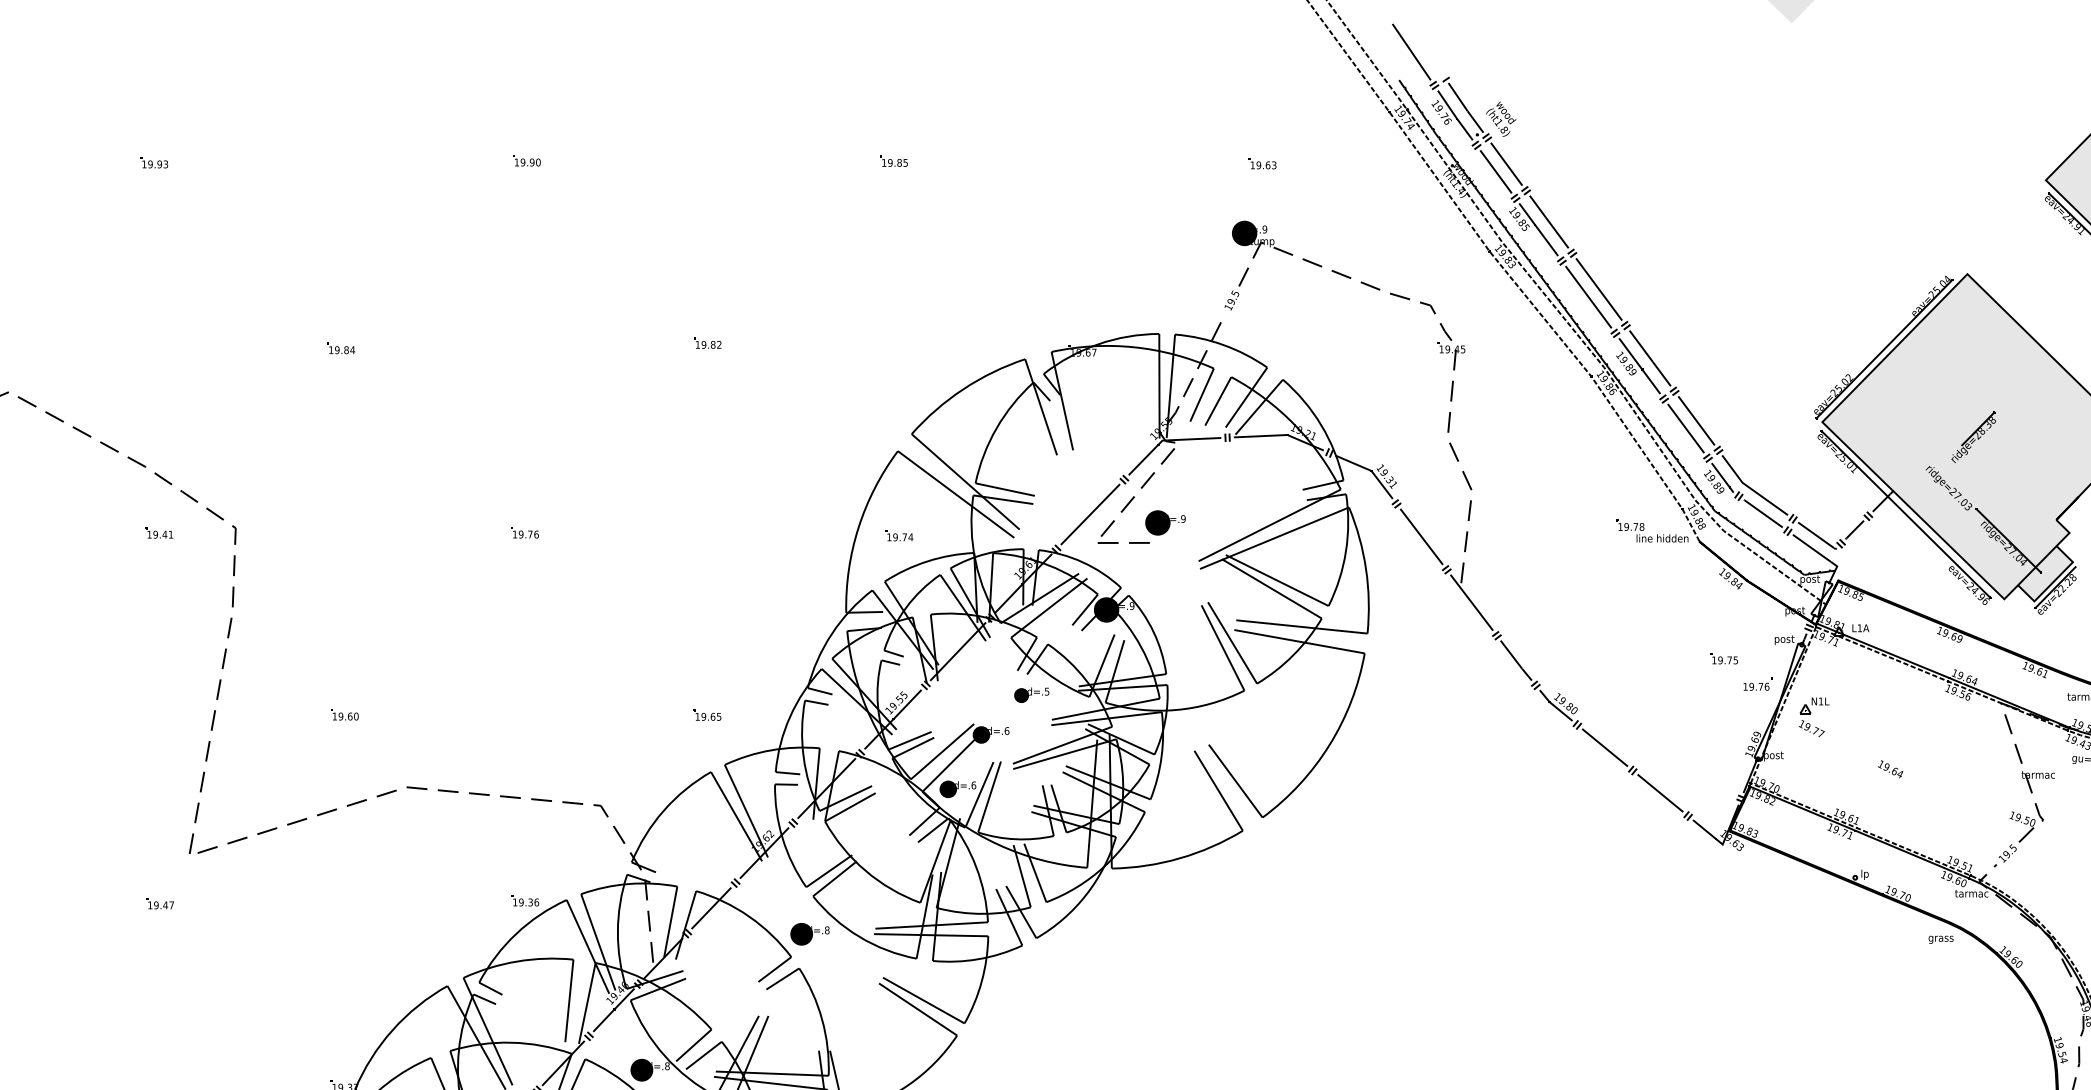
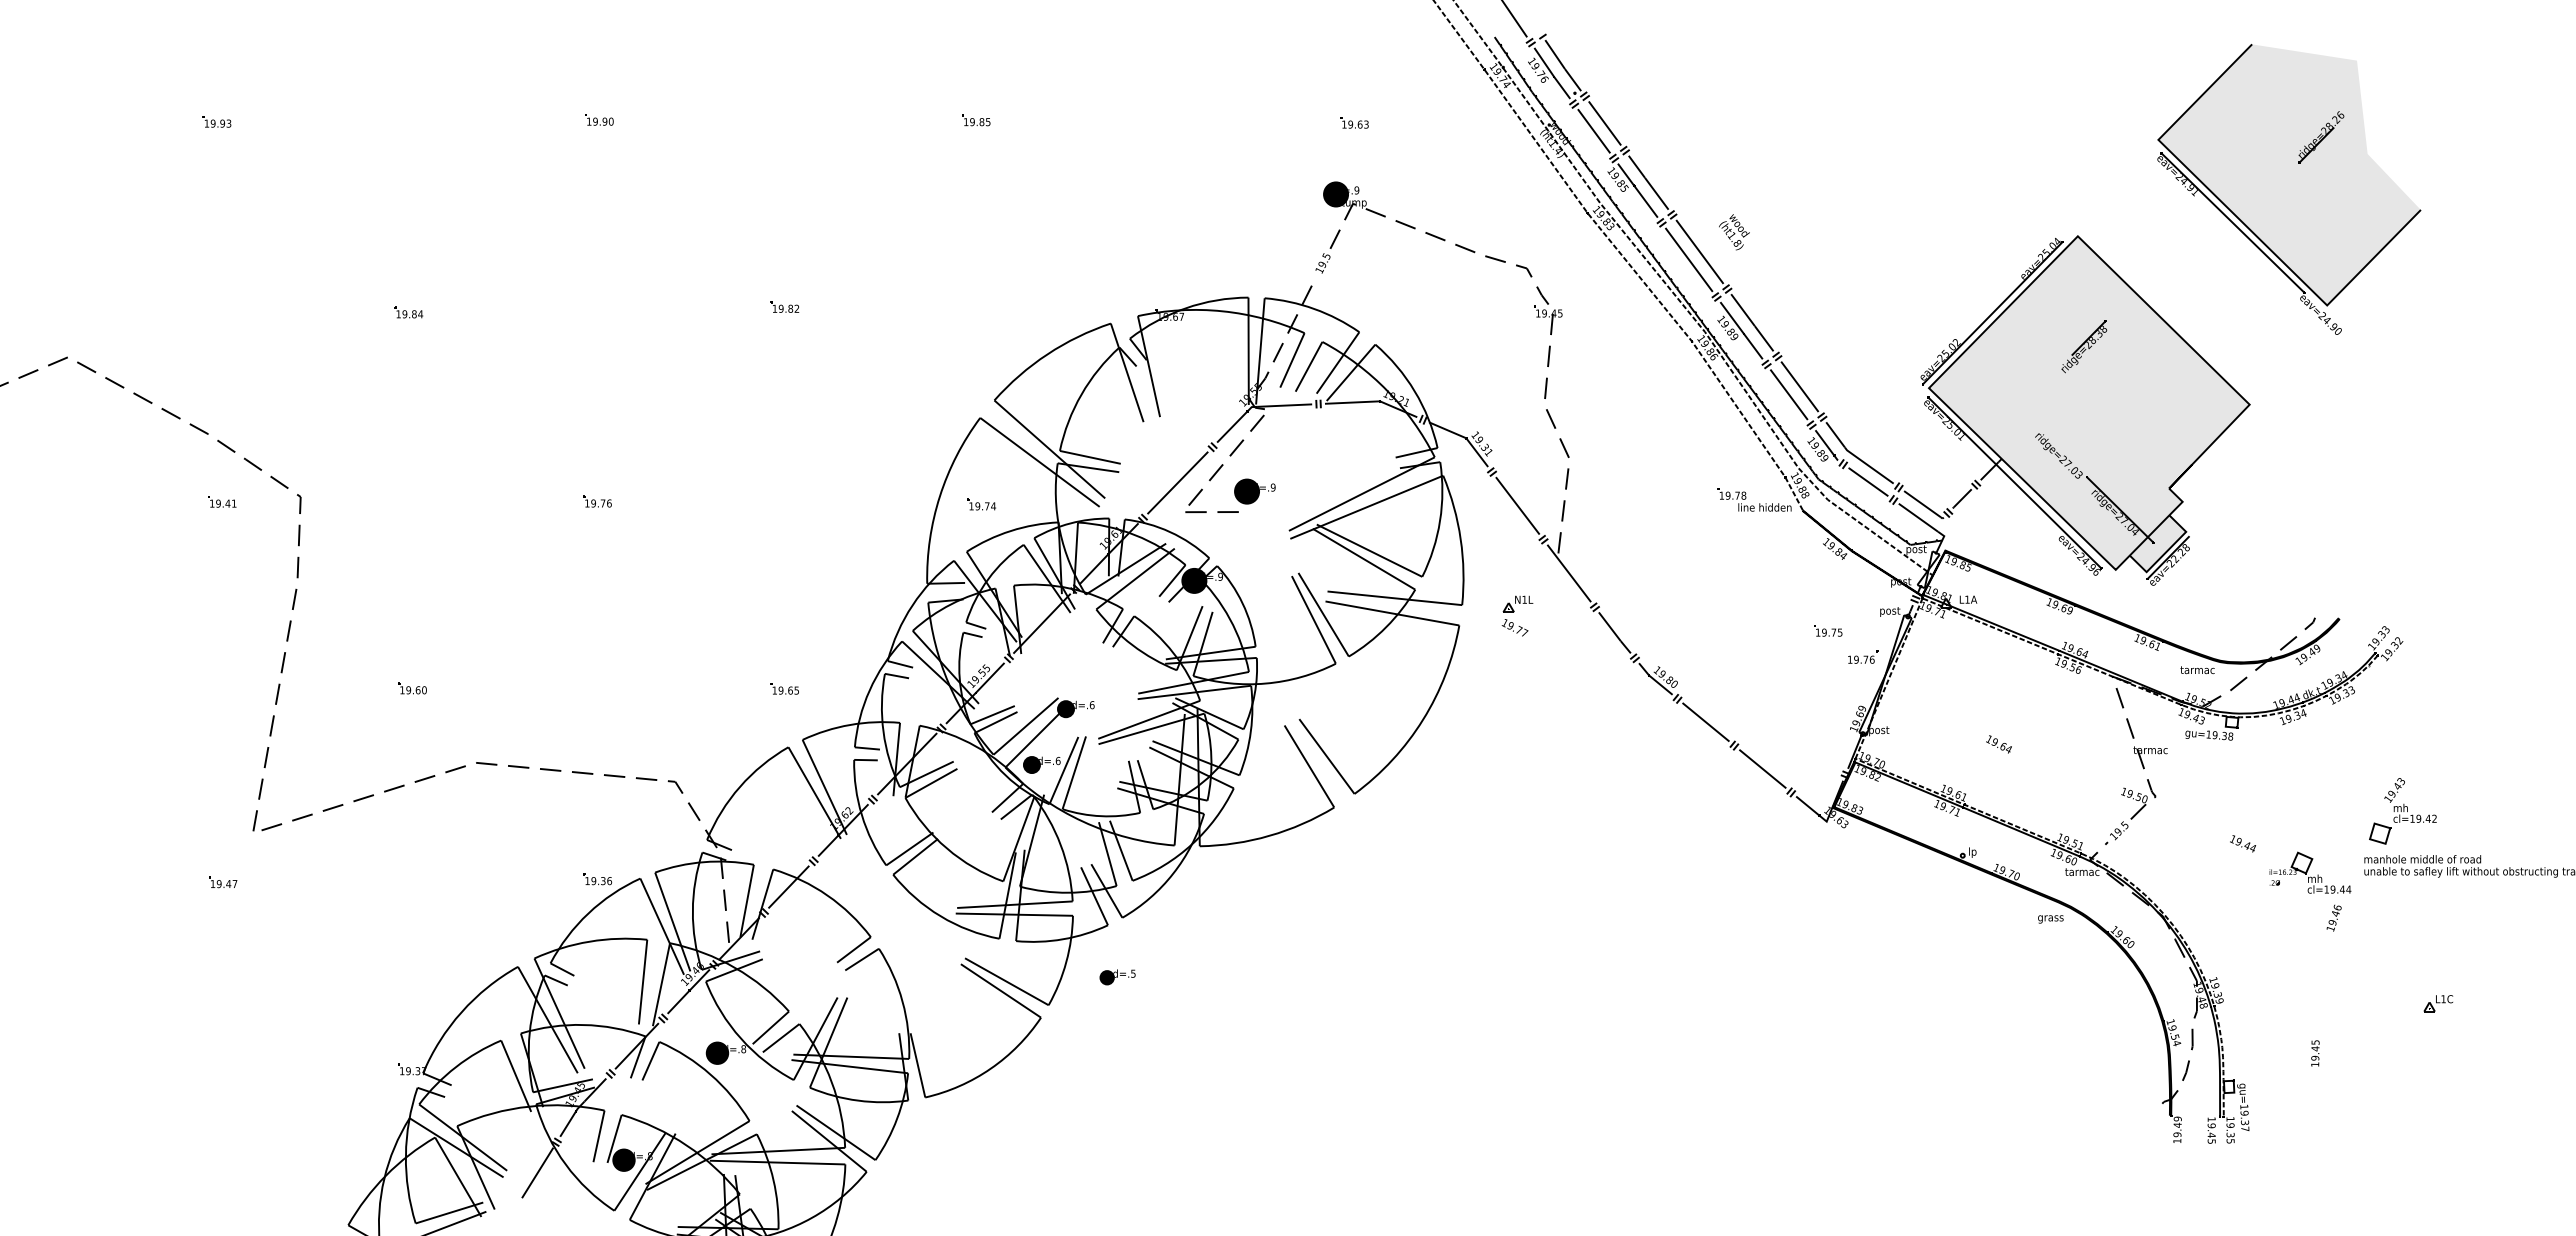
text: (1501, 119) -> (1734, 232), moved
part: (1973, 437) -> (2084, 346), moved
part: (1031, 695) -> (1117, 977), moved
part: (1814, 716) -> (1517, 615), moved
part: (809, 934) -> (889, 913), removed

